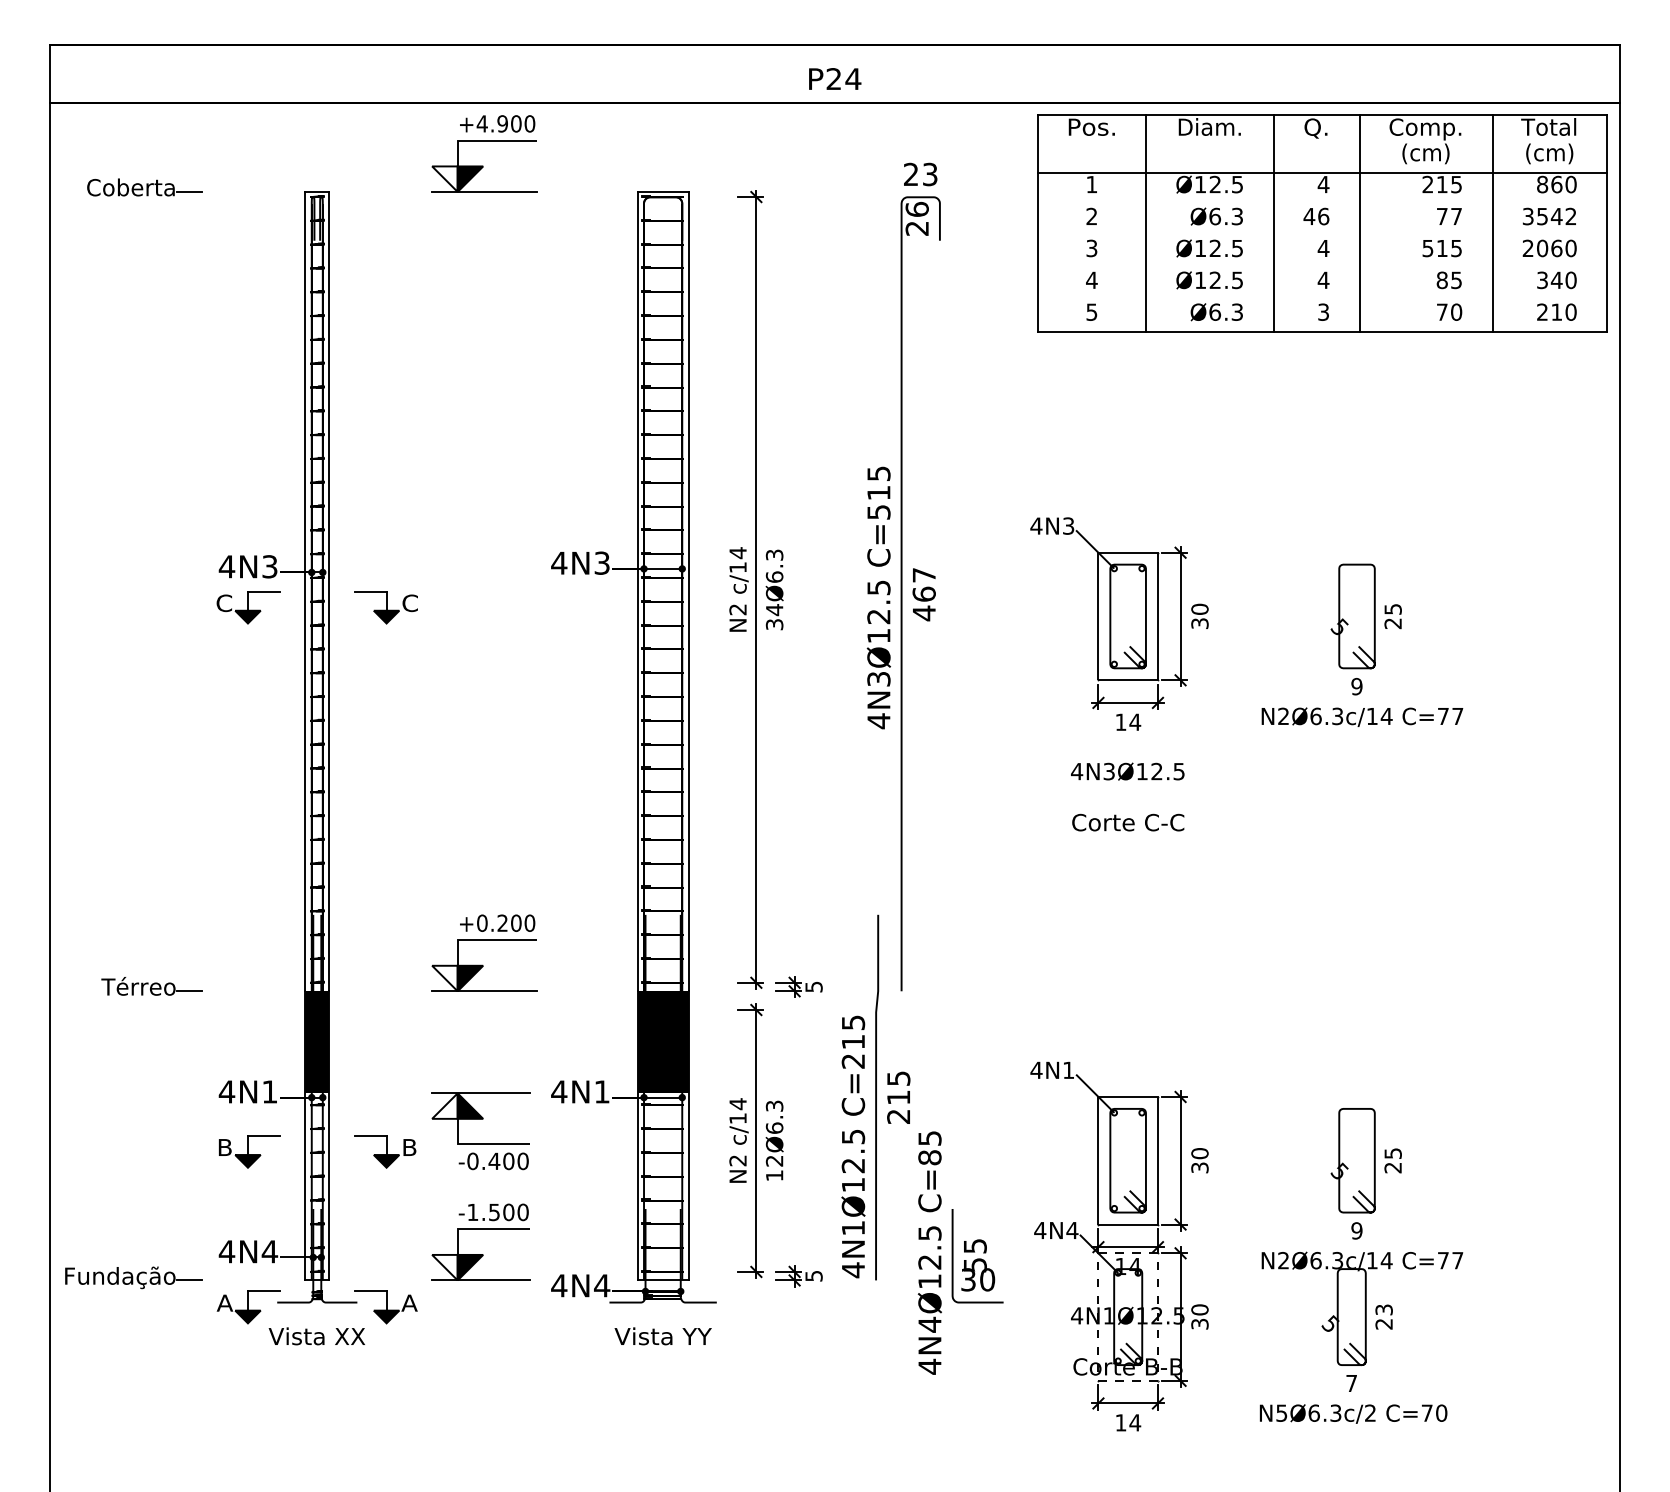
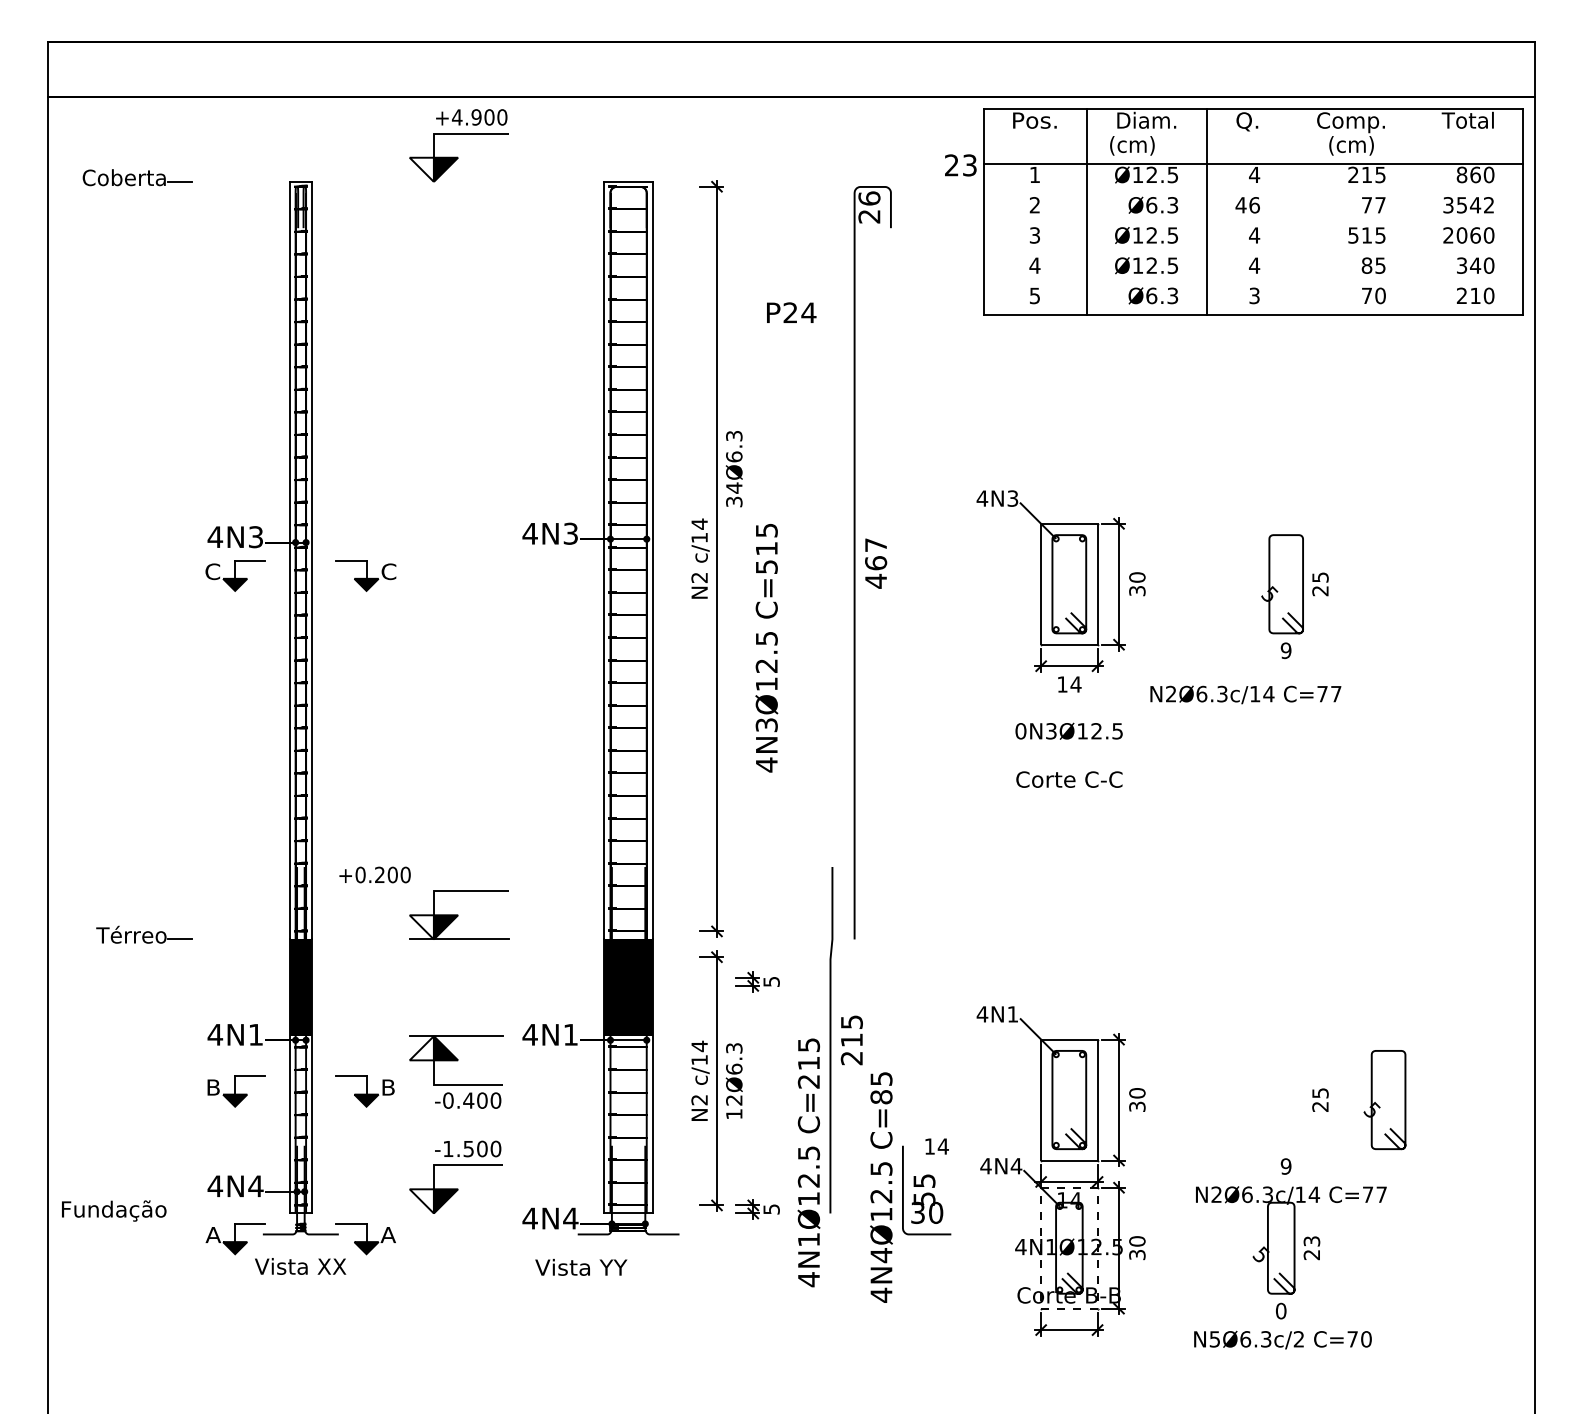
text: (835, 78) -> (791, 312), moved
text: (1549, 153) -> (1132, 145), moved
text: (920, 174) -> (960, 165), moved
line: (484, 191) -> (459, 181), removed
line: (1359, 223) -> (1288, 211), removed
line: (1492, 223) -> (1414, 211), removed
text: (774, 589) -> (734, 468), moved
text: (878, 597) -> (766, 647), moved
text: (1362, 716) -> (1245, 694), moved
text: (1077, 771) -> (1021, 731), 4N3Ø12.5 -> 0N3Ø12.5
text: (497, 922) -> (374, 874), moved
part: (798, 986) -> (756, 981), moved
text: (853, 1146) -> (809, 1162), moved
part: (1352, 1160) -> (1384, 1099), moved
line: (189, 1280) -> (179, 1213), removed
line: (481, 1280) -> (456, 1213), removed
text: (662, 1336) -> (580, 1267), moved
text: (1351, 1383) -> (1280, 1311), 7 -> 0
text: (1128, 1422) -> (936, 1146), moved

